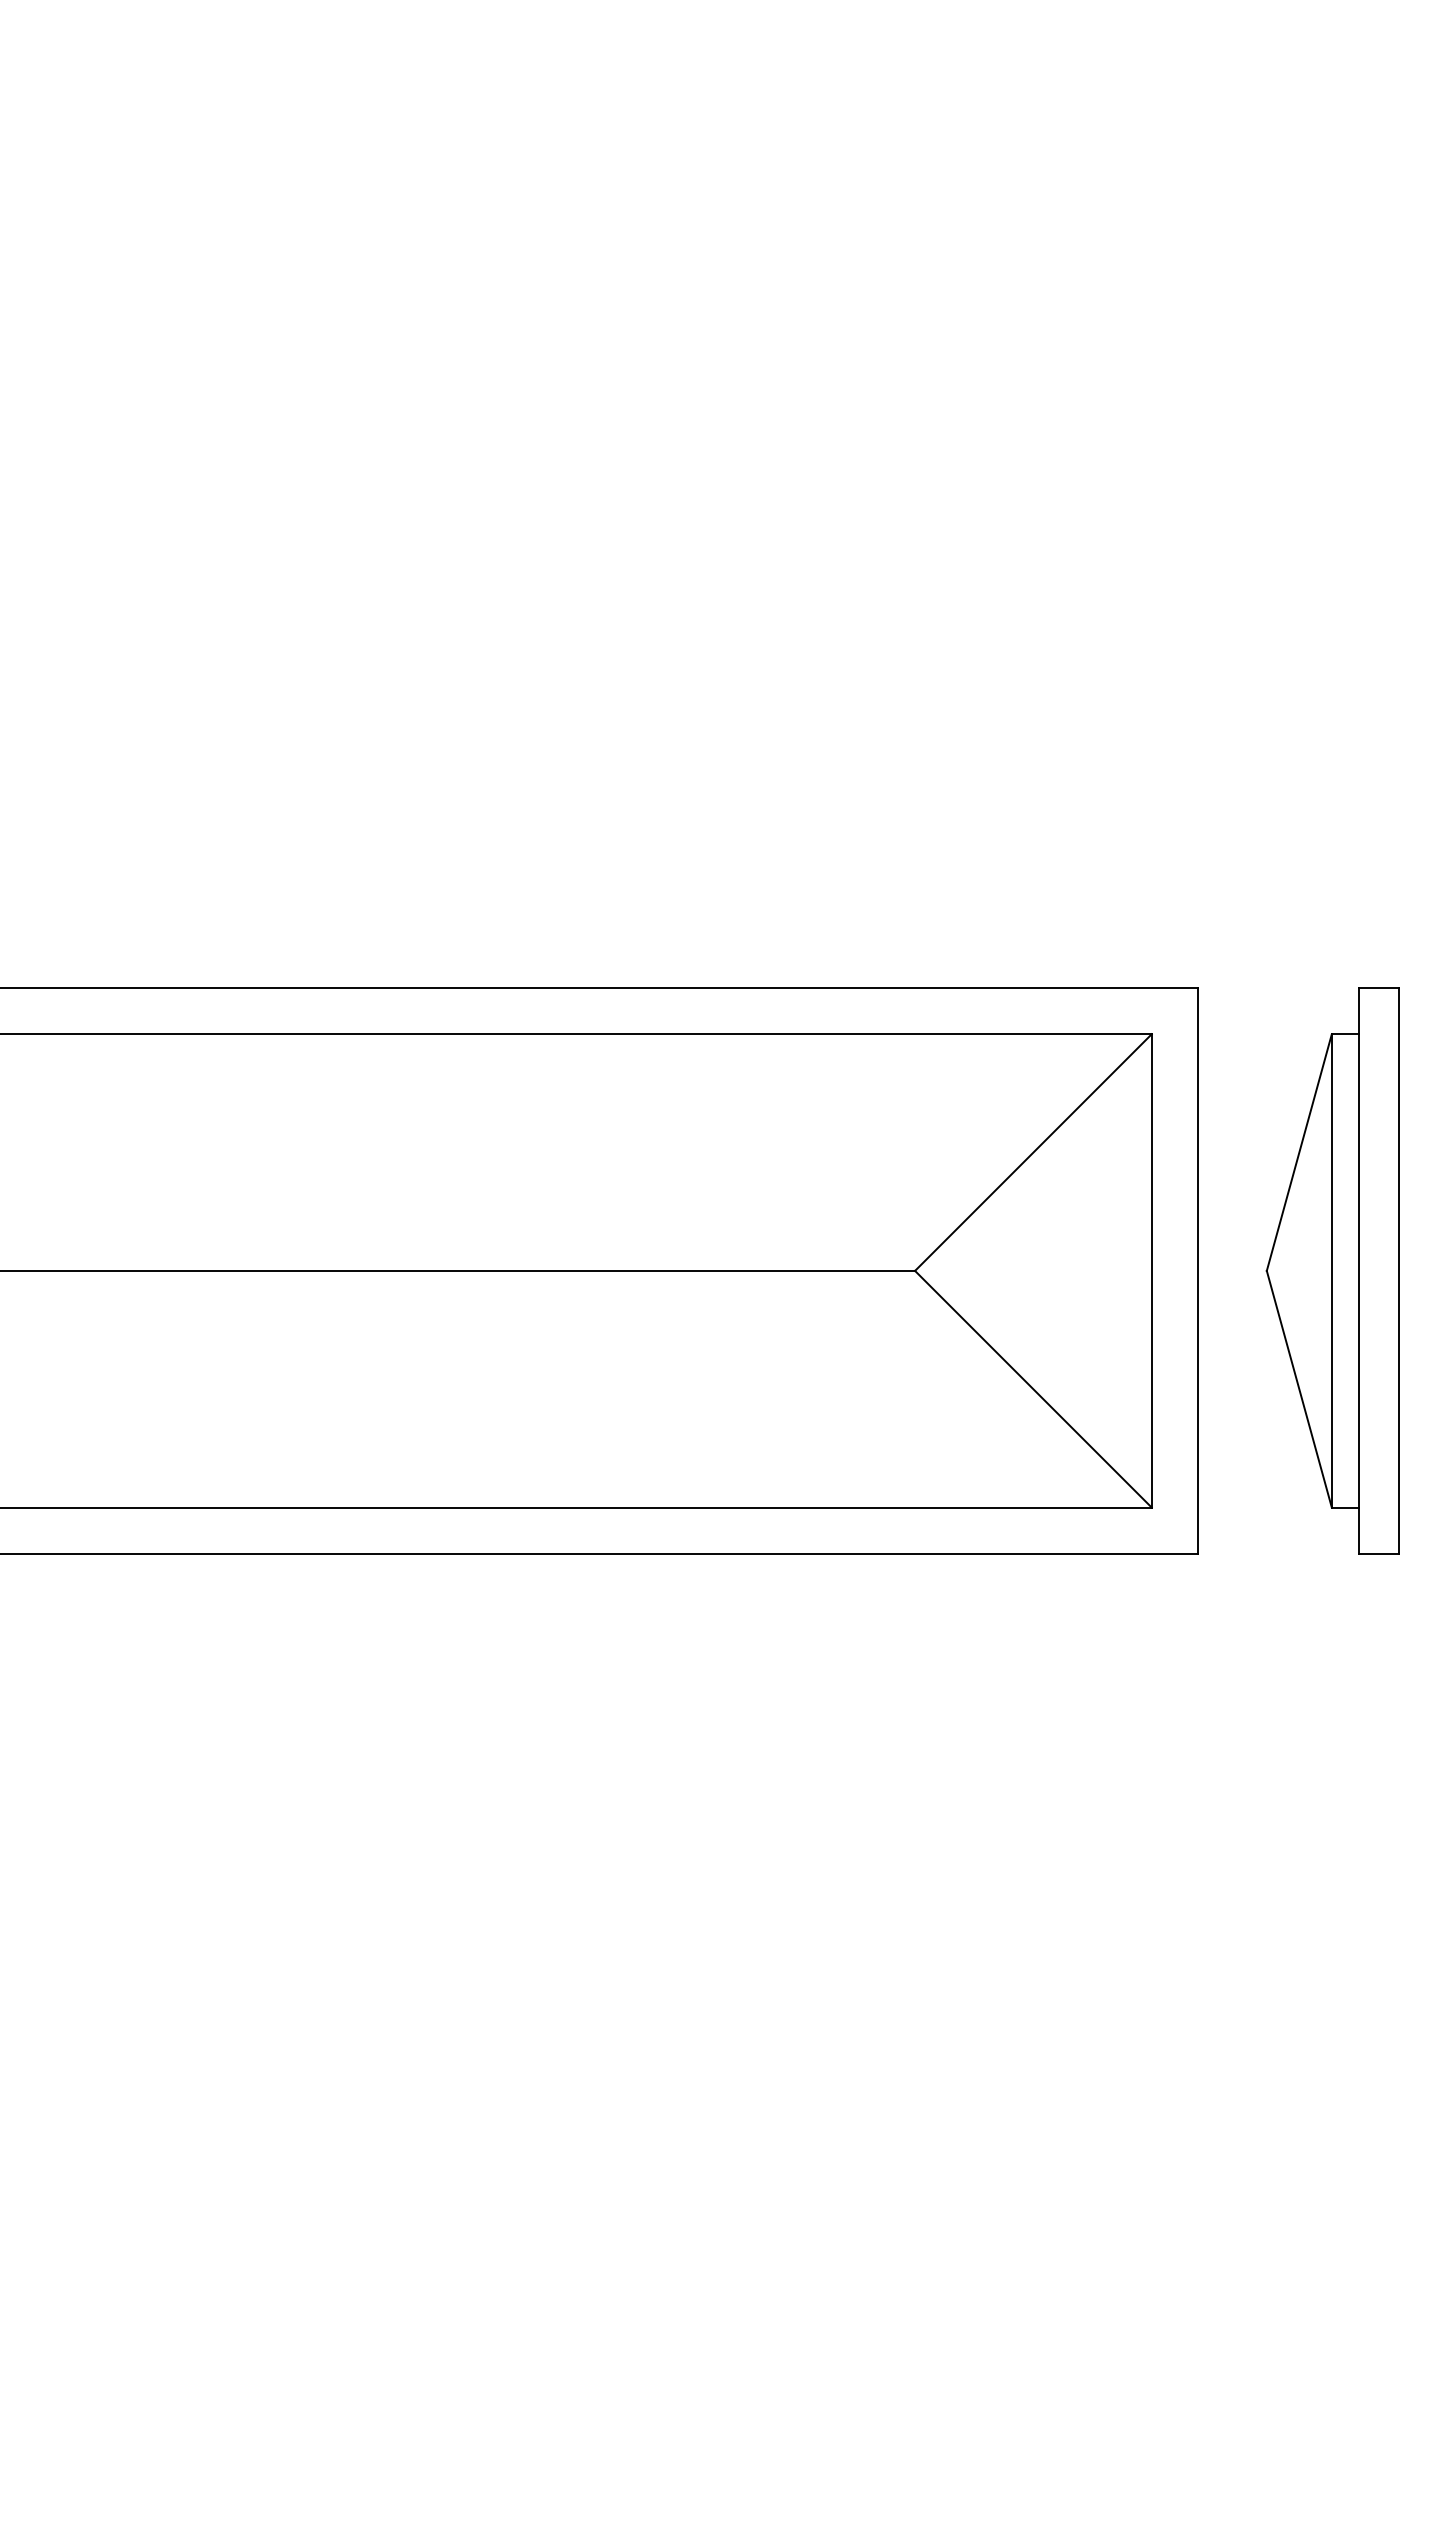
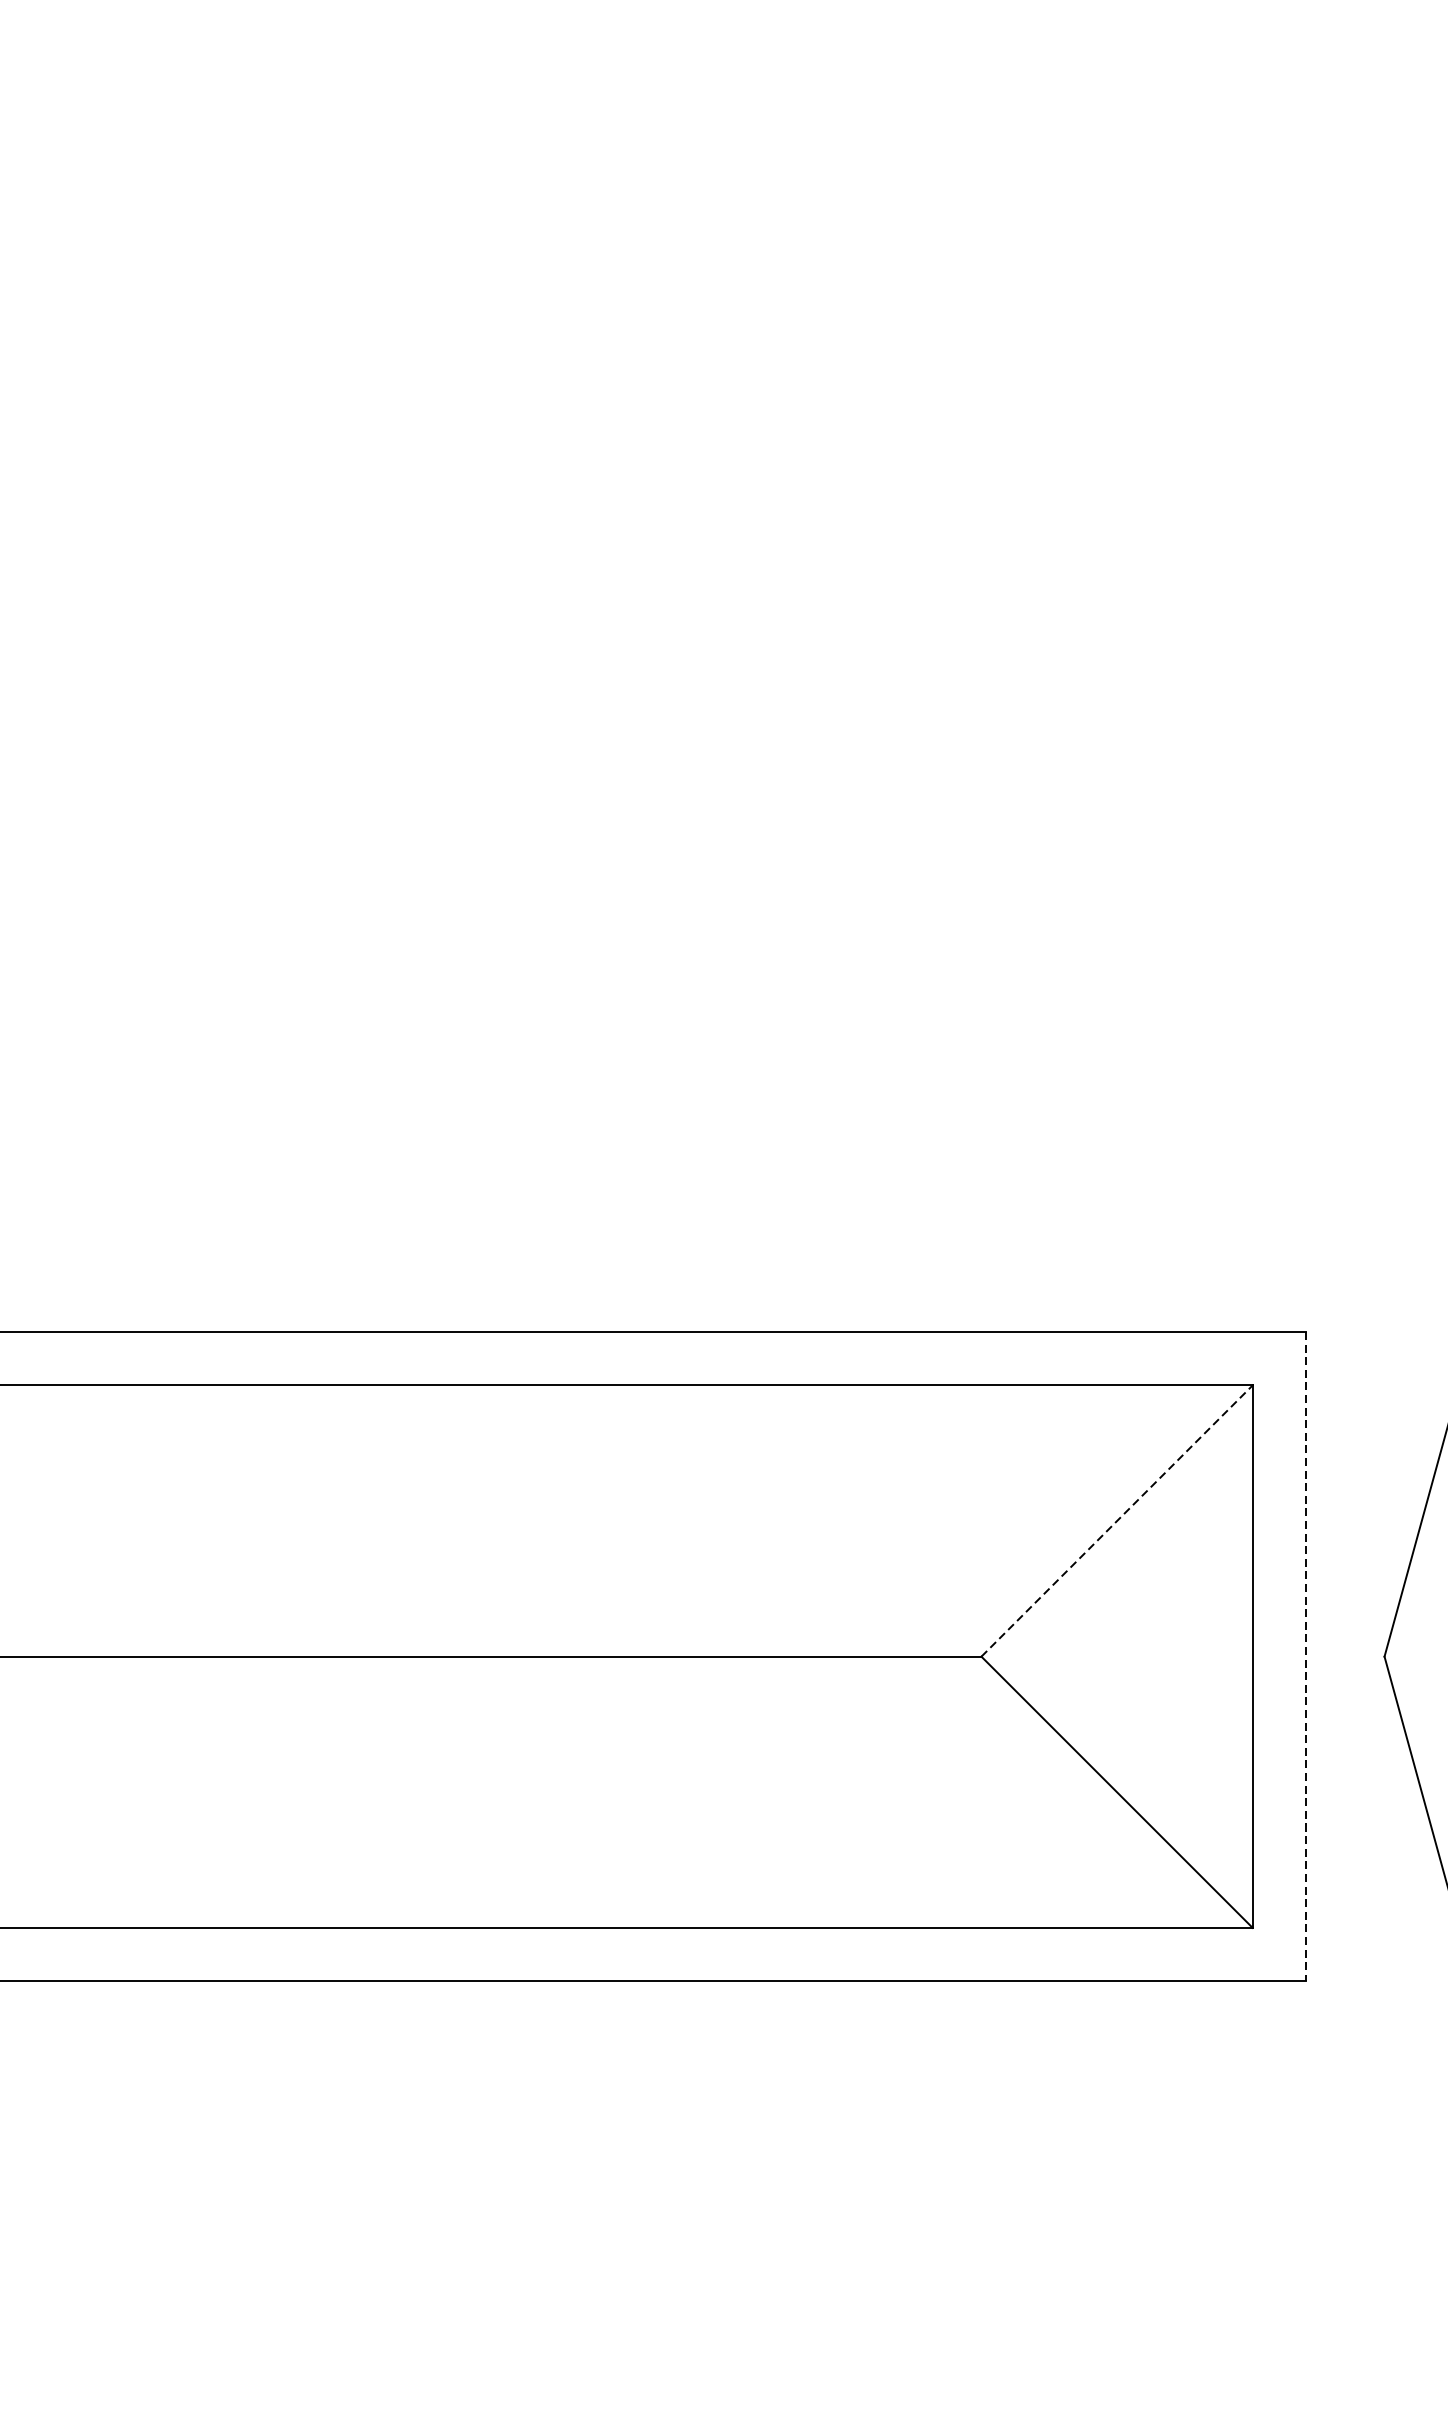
line: (1033, 1152) -> (1117, 1520), solid -> dashed
line: (1198, 1271) -> (1306, 1657), solid -> dashed

